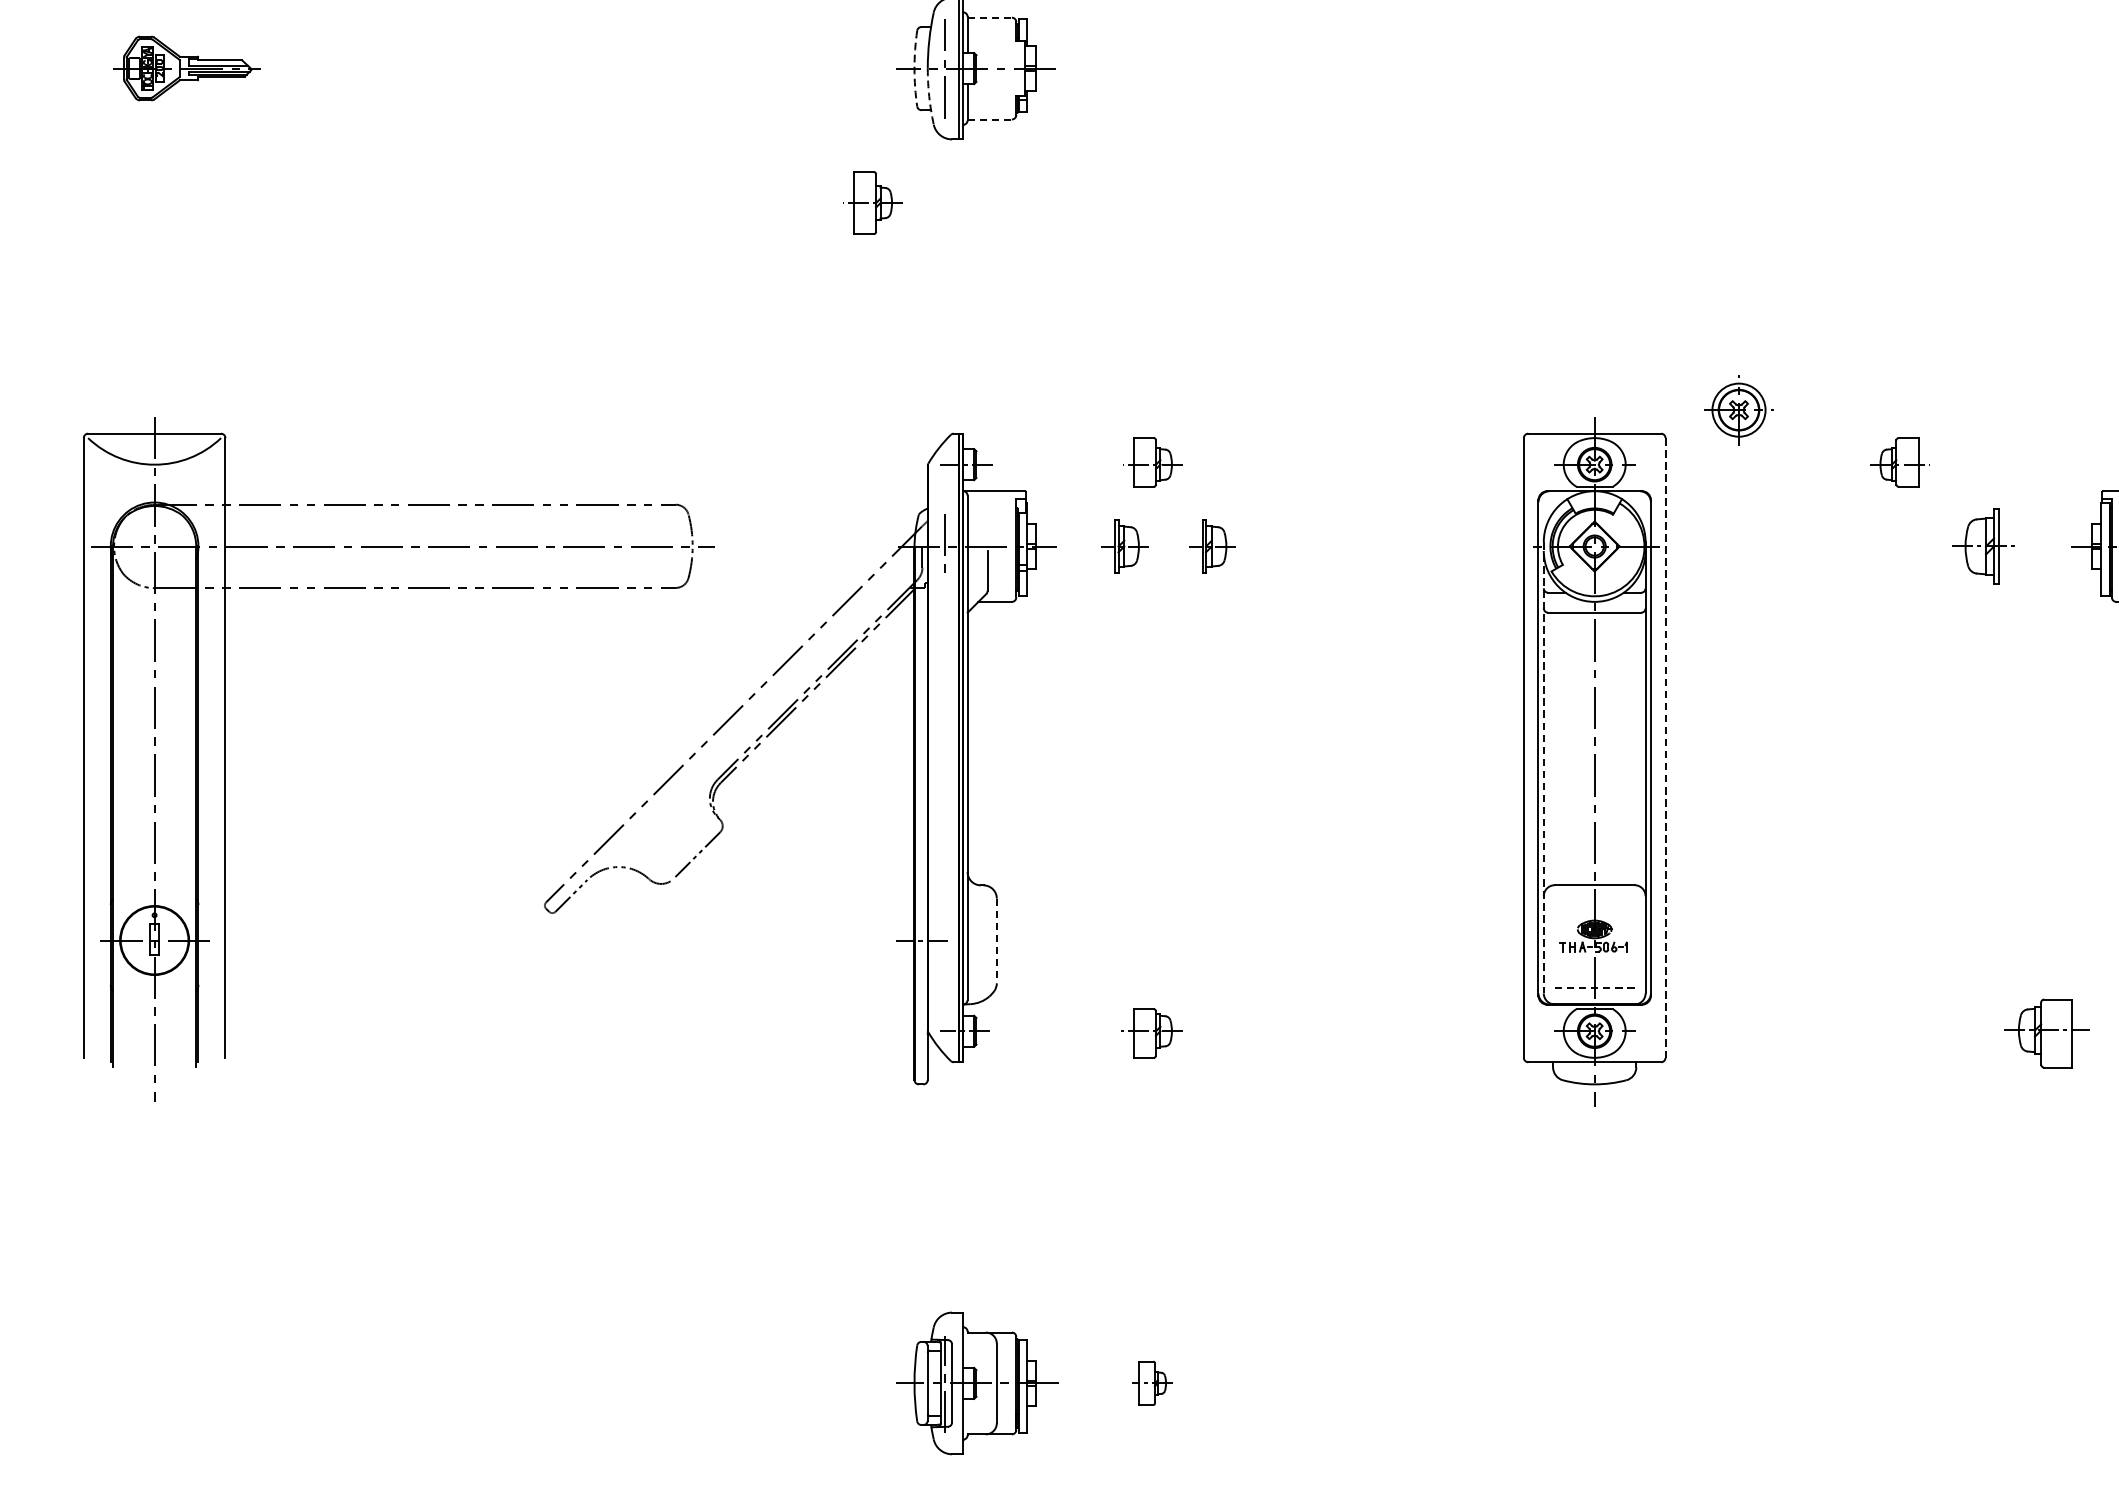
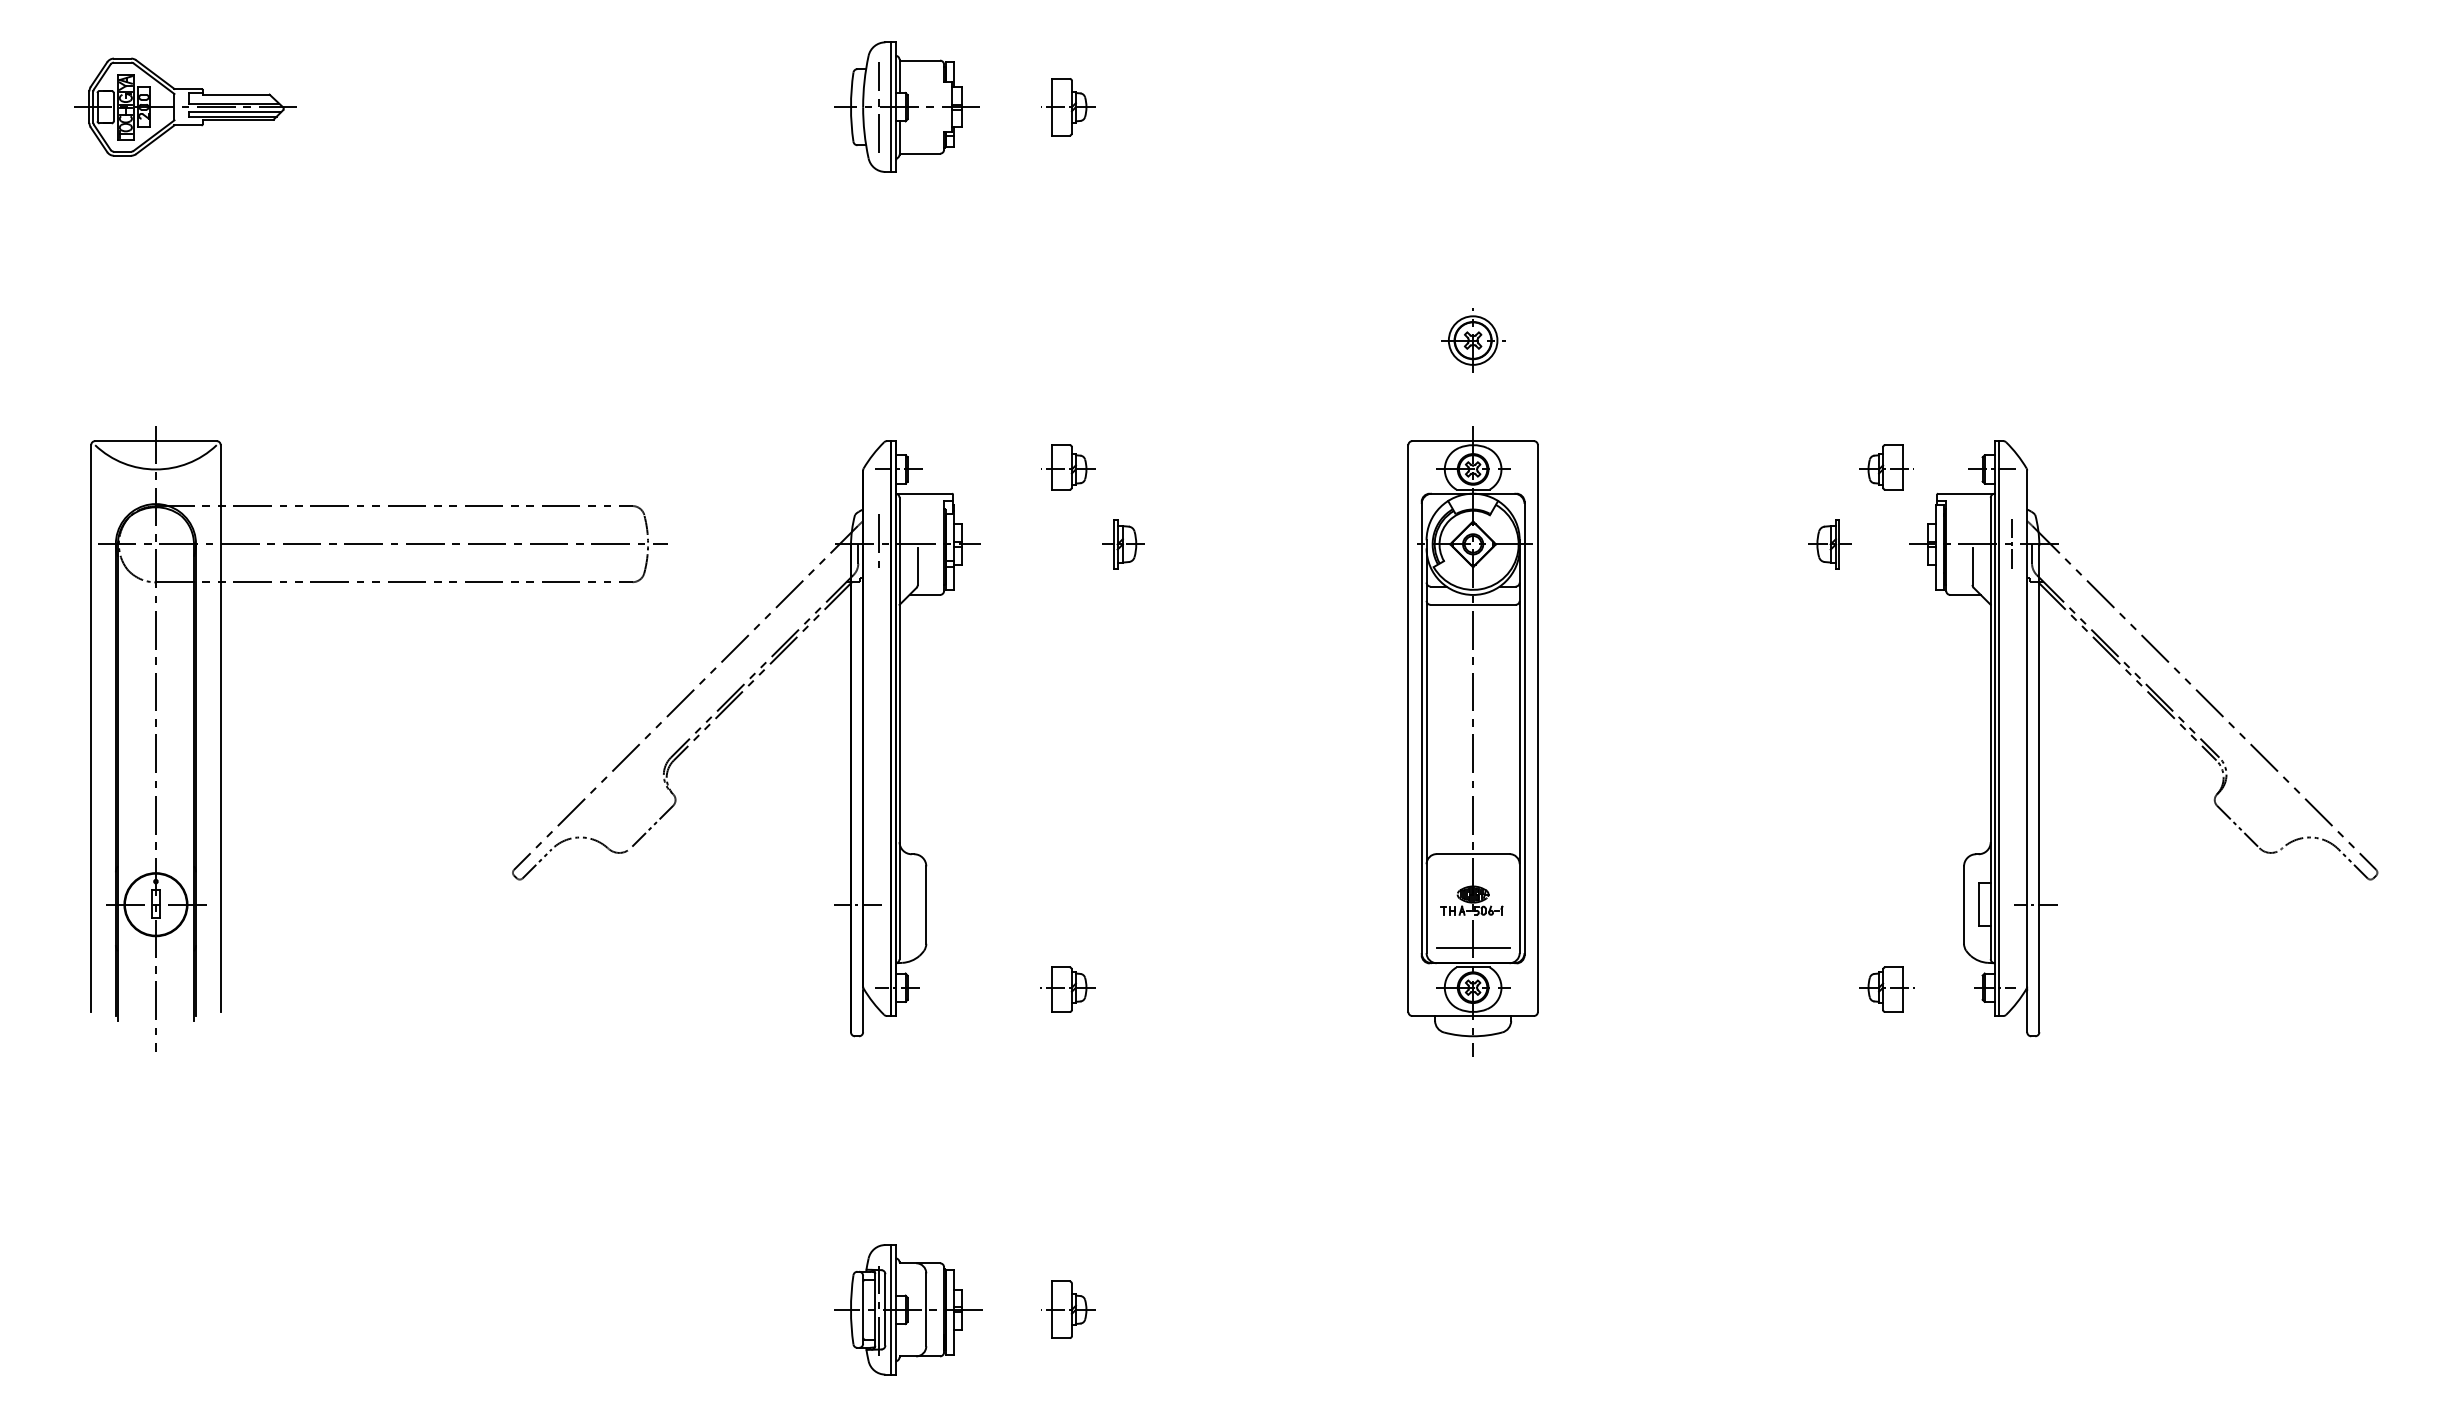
line: (990, 17) -> (920, 60), dashed -> solid
part: (186, 67) -> (185, 106), size x1.67
arc: (913, 68) -> (850, 107), dashed -> solid
arc: (929, 96) -> (864, 132), dashed -> solid
line: (990, 119) -> (920, 153), dashed -> solid
part: (872, 203) -> (1068, 107), moved
part: (1739, 410) -> (1473, 340), moved
part: (1900, 462) -> (1886, 467), moved
part: (1124, 546) -> (1043, 544), removed
part: (1984, 546) -> (1829, 544), size x0.71
line: (1665, 748) -> (1537, 729), dashed -> solid
line: (1543, 768) -> (1426, 747), dashed -> solid
line: (997, 941) -> (926, 905), dashed -> solid
line: (1593, 988) -> (1472, 948), dashed -> solid
part: (2046, 1033) -> (1886, 989), size x0.71
line: (958, 1383) -> (891, 1309), added
part: (1152, 1383) -> (1068, 1309), size x1.43

